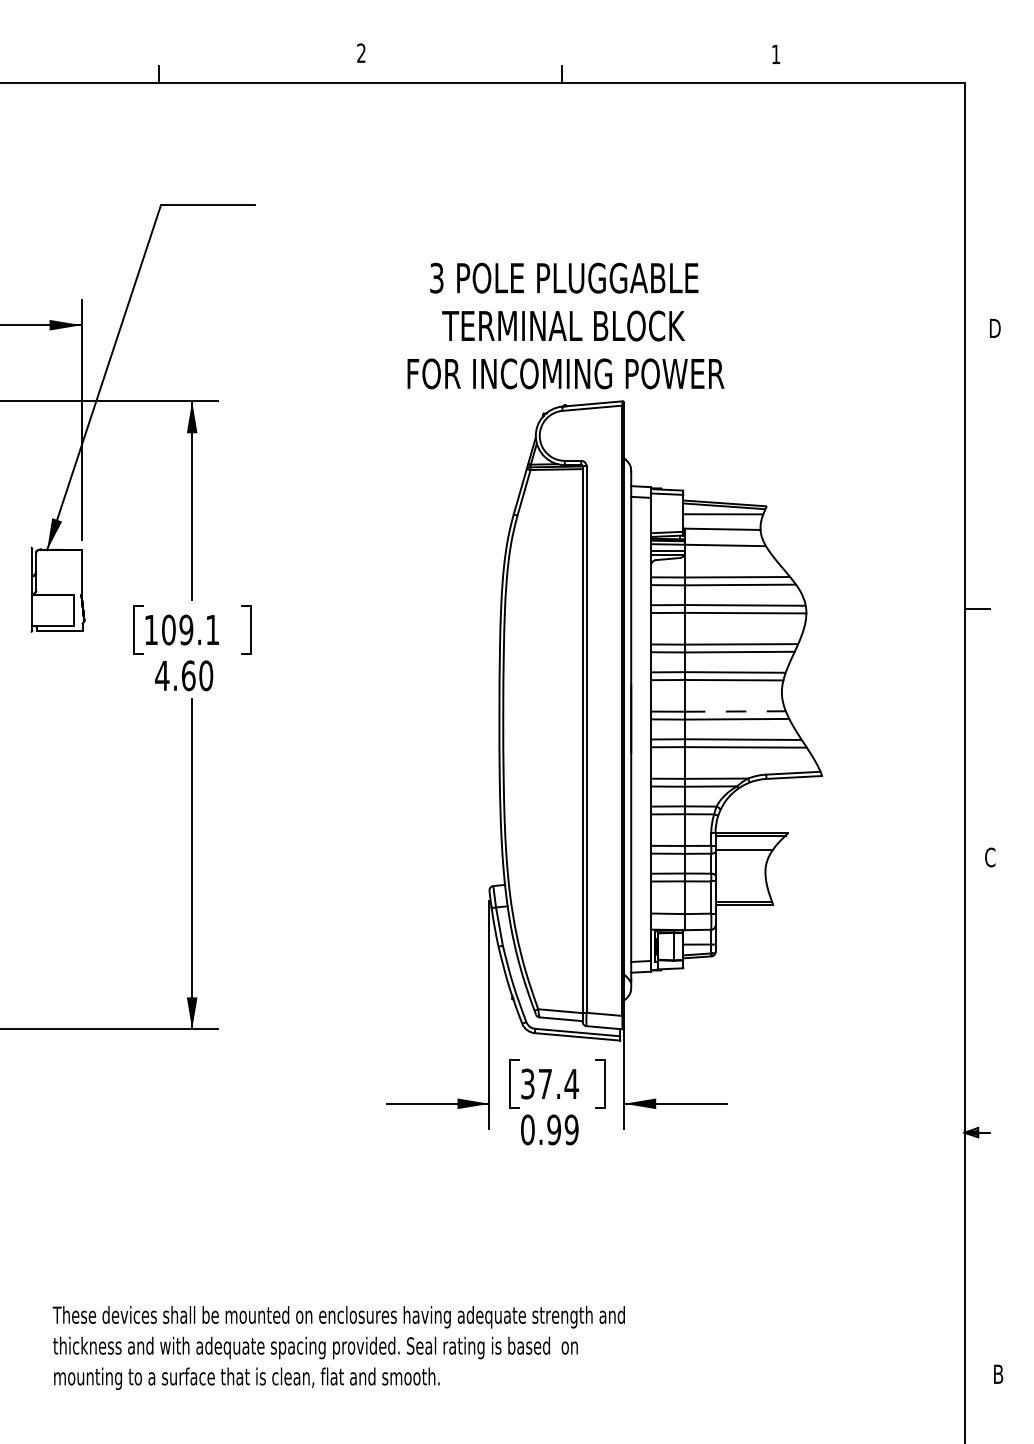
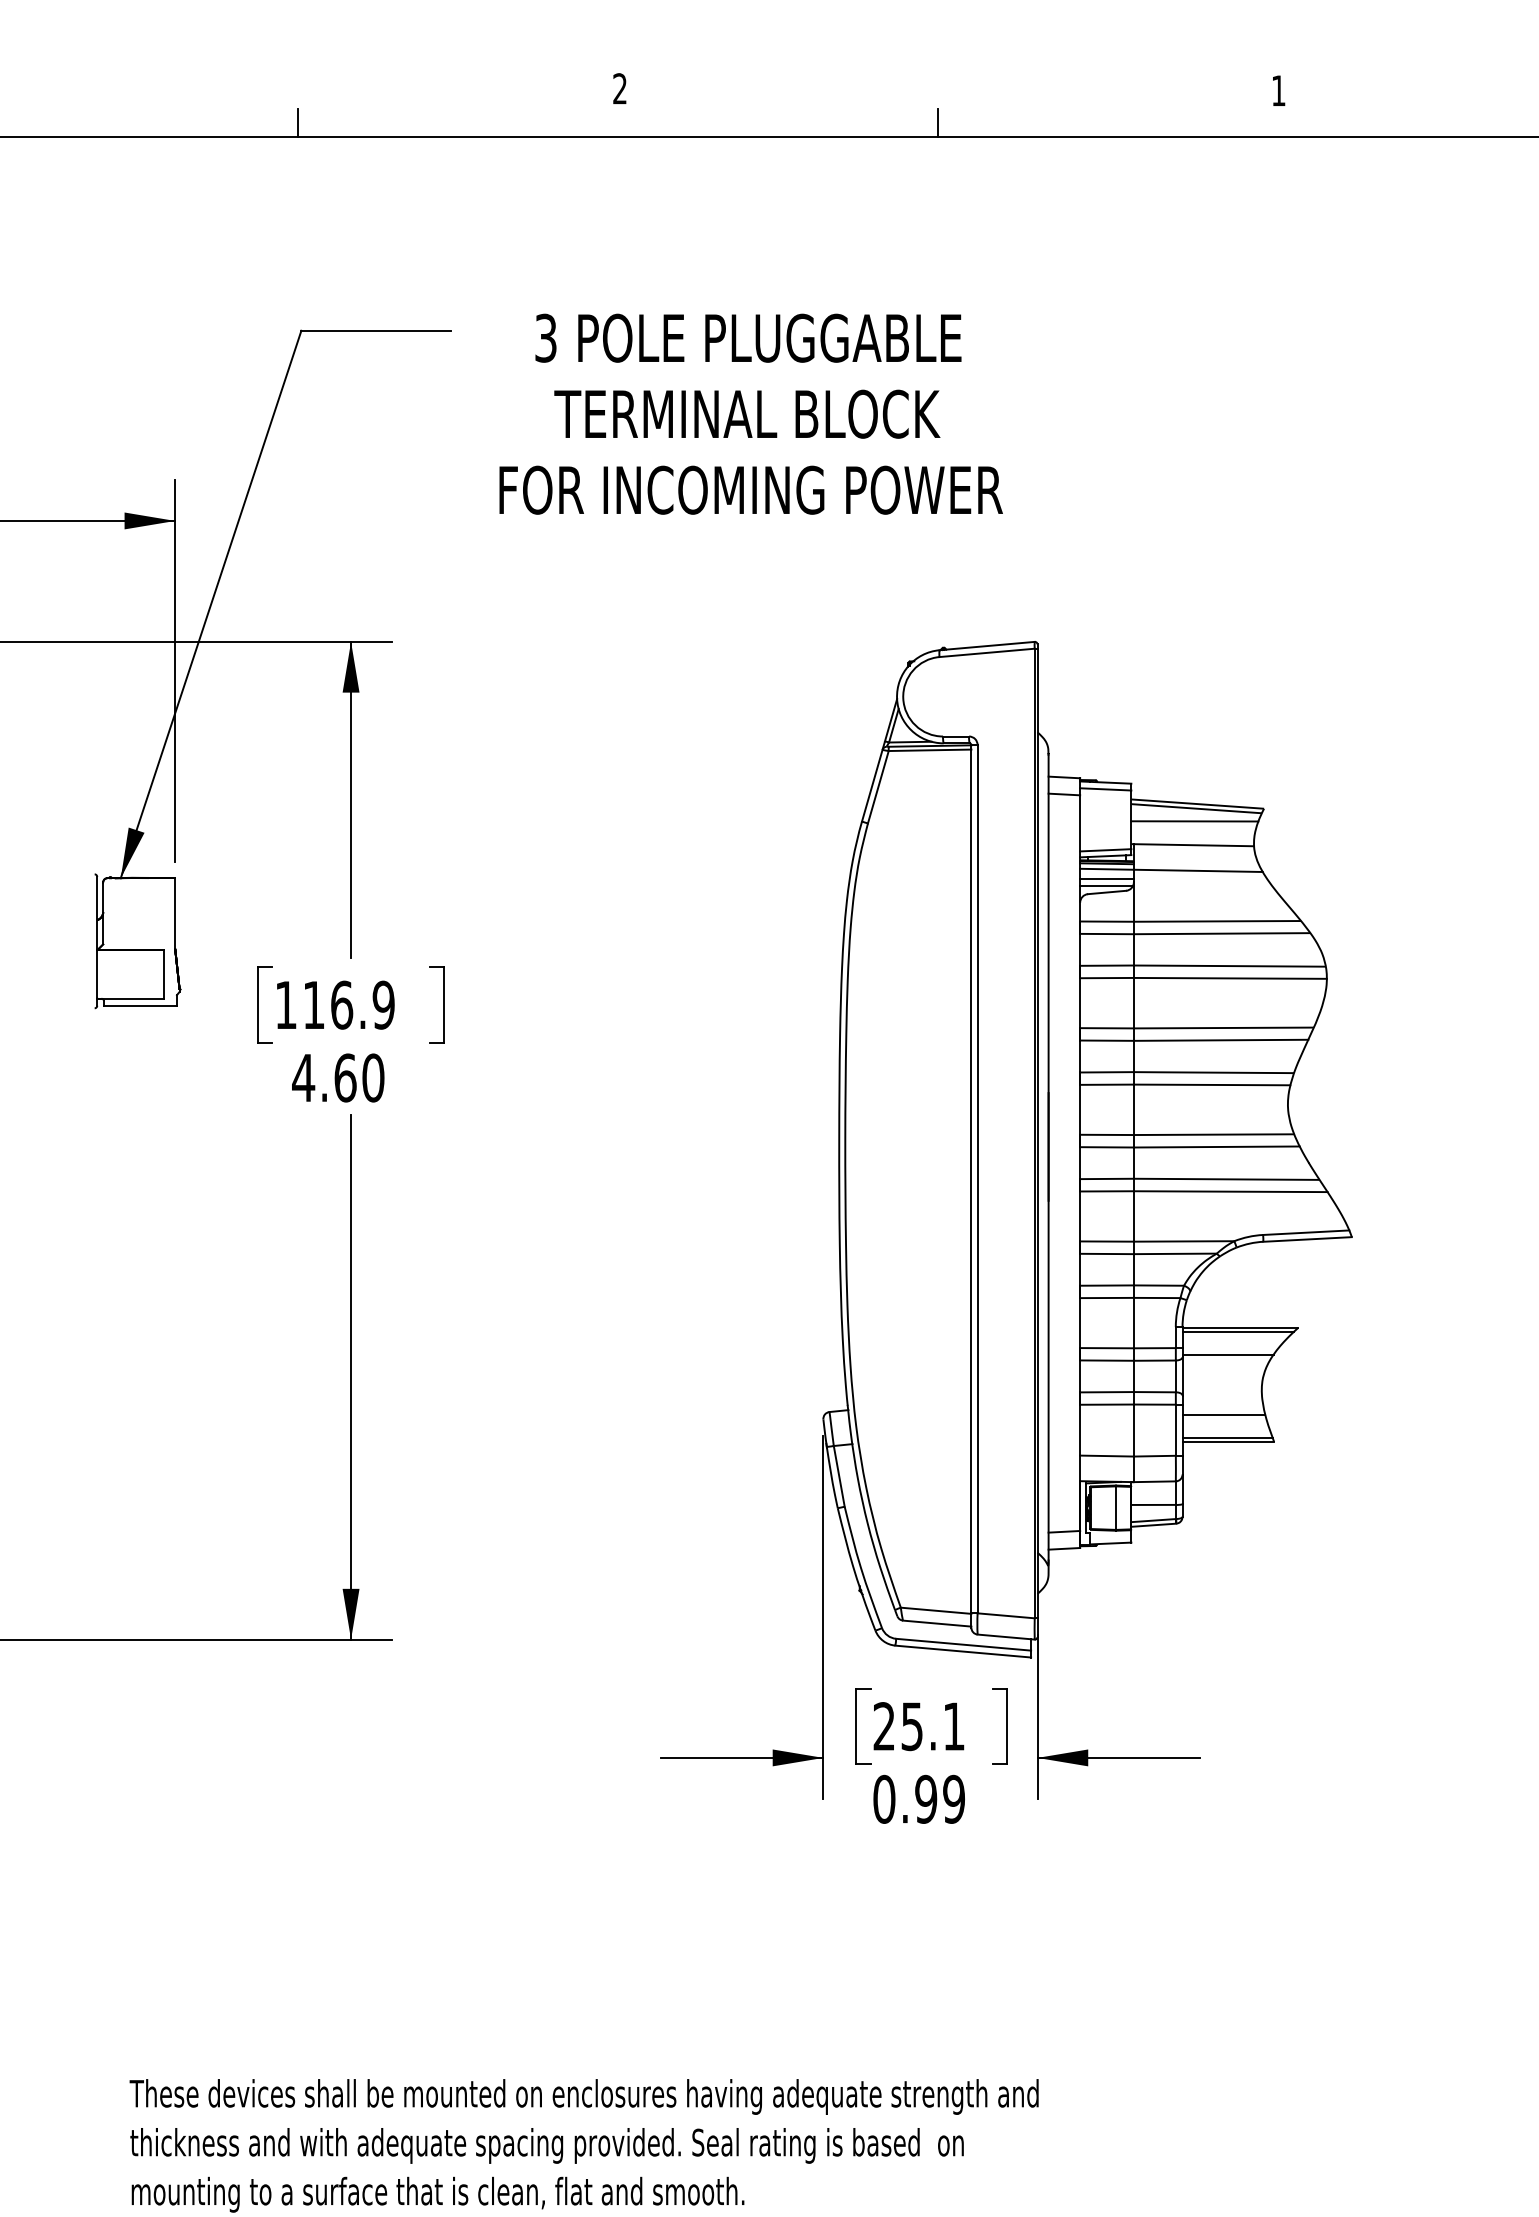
text: (565, 325) -> (750, 413), moved
text: (190, 629) -> (348, 1004), 109.1 -> 116.9
line: (736, 711) -> (1215, 1134), dashed -> solid
line: (741, 888) -> (1223, 1415), added
text: (549, 1084) -> (918, 1727), 37.4 -> 25.1

